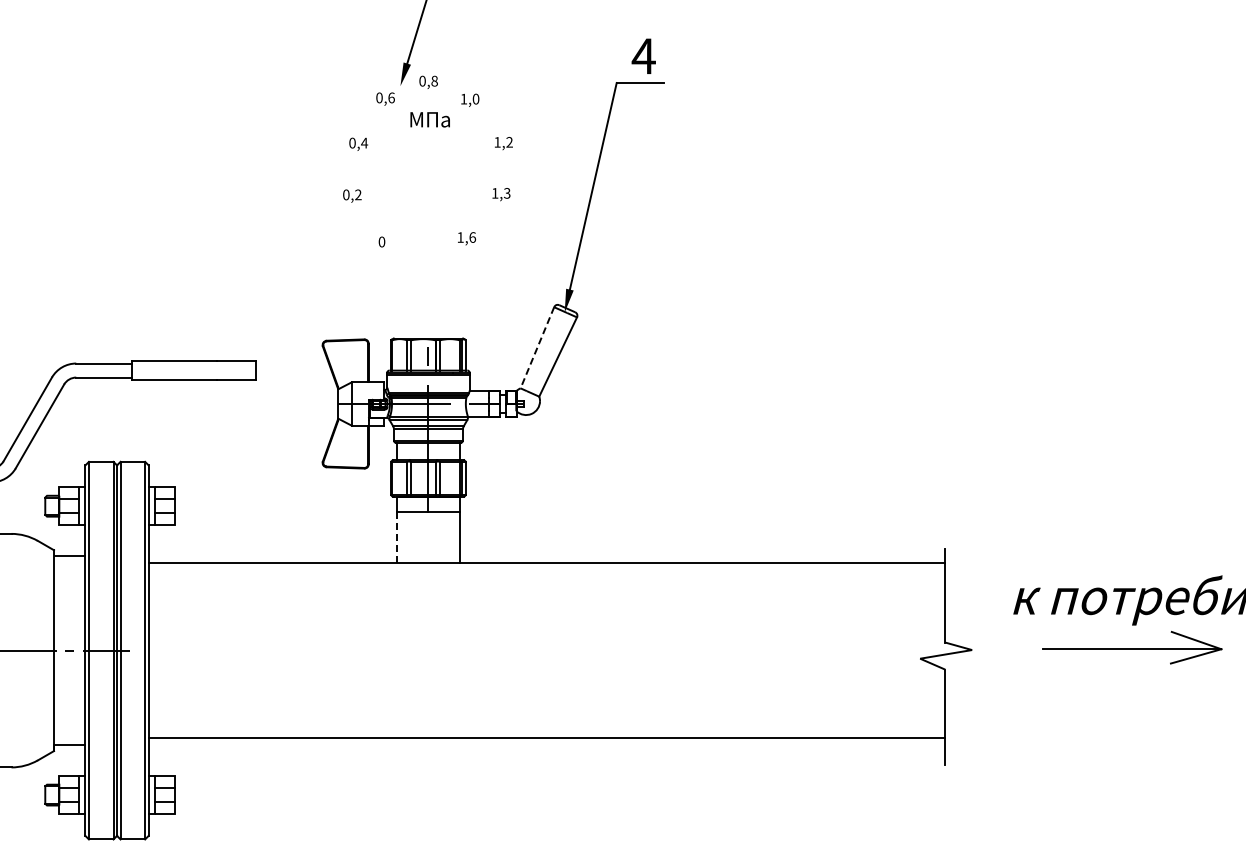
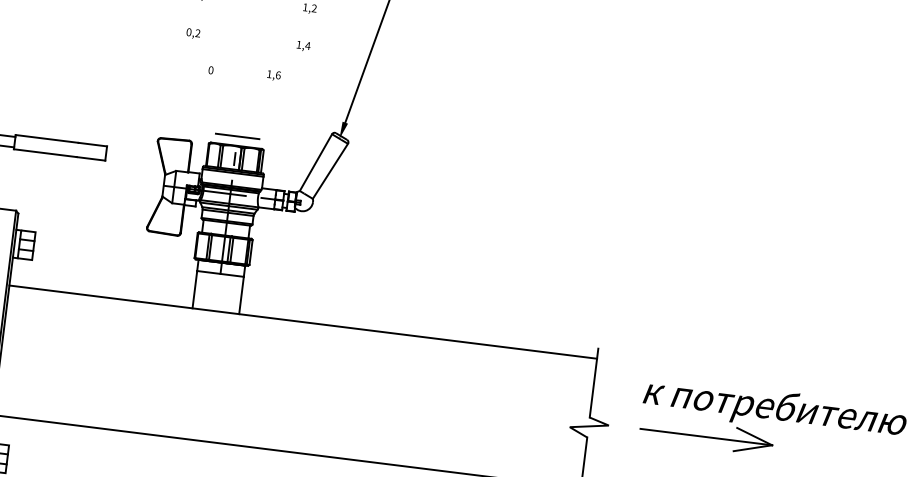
text: (506, 193) -> (307, 45), 1,3 -> 1,4
line: (428, 325) -> (237, 136), added
line: (537, 347) -> (316, 162), dashed -> solid
line: (396, 537) -> (194, 289), dashed -> solid
part: (1132, 647) -> (706, 435), moved

